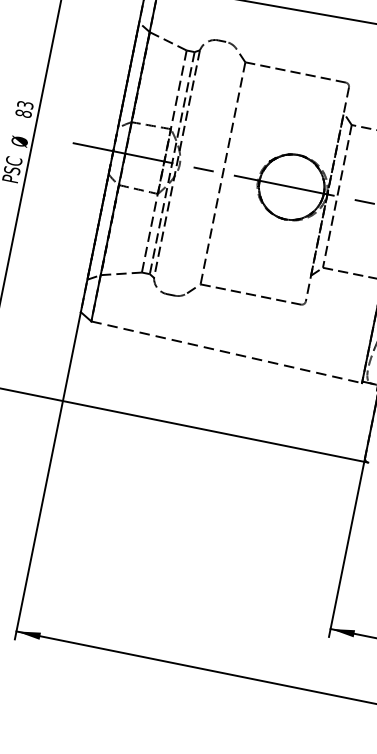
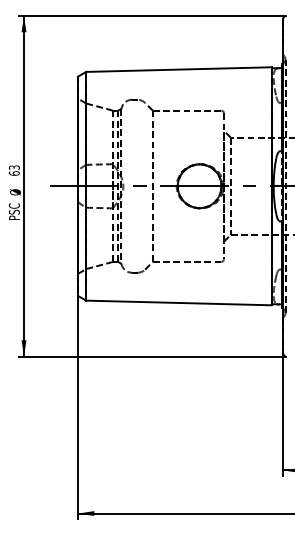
text: (23, 113) -> (14, 173), 83 -> 63
line: (226, 351) -> (178, 302), dashed -> solid

